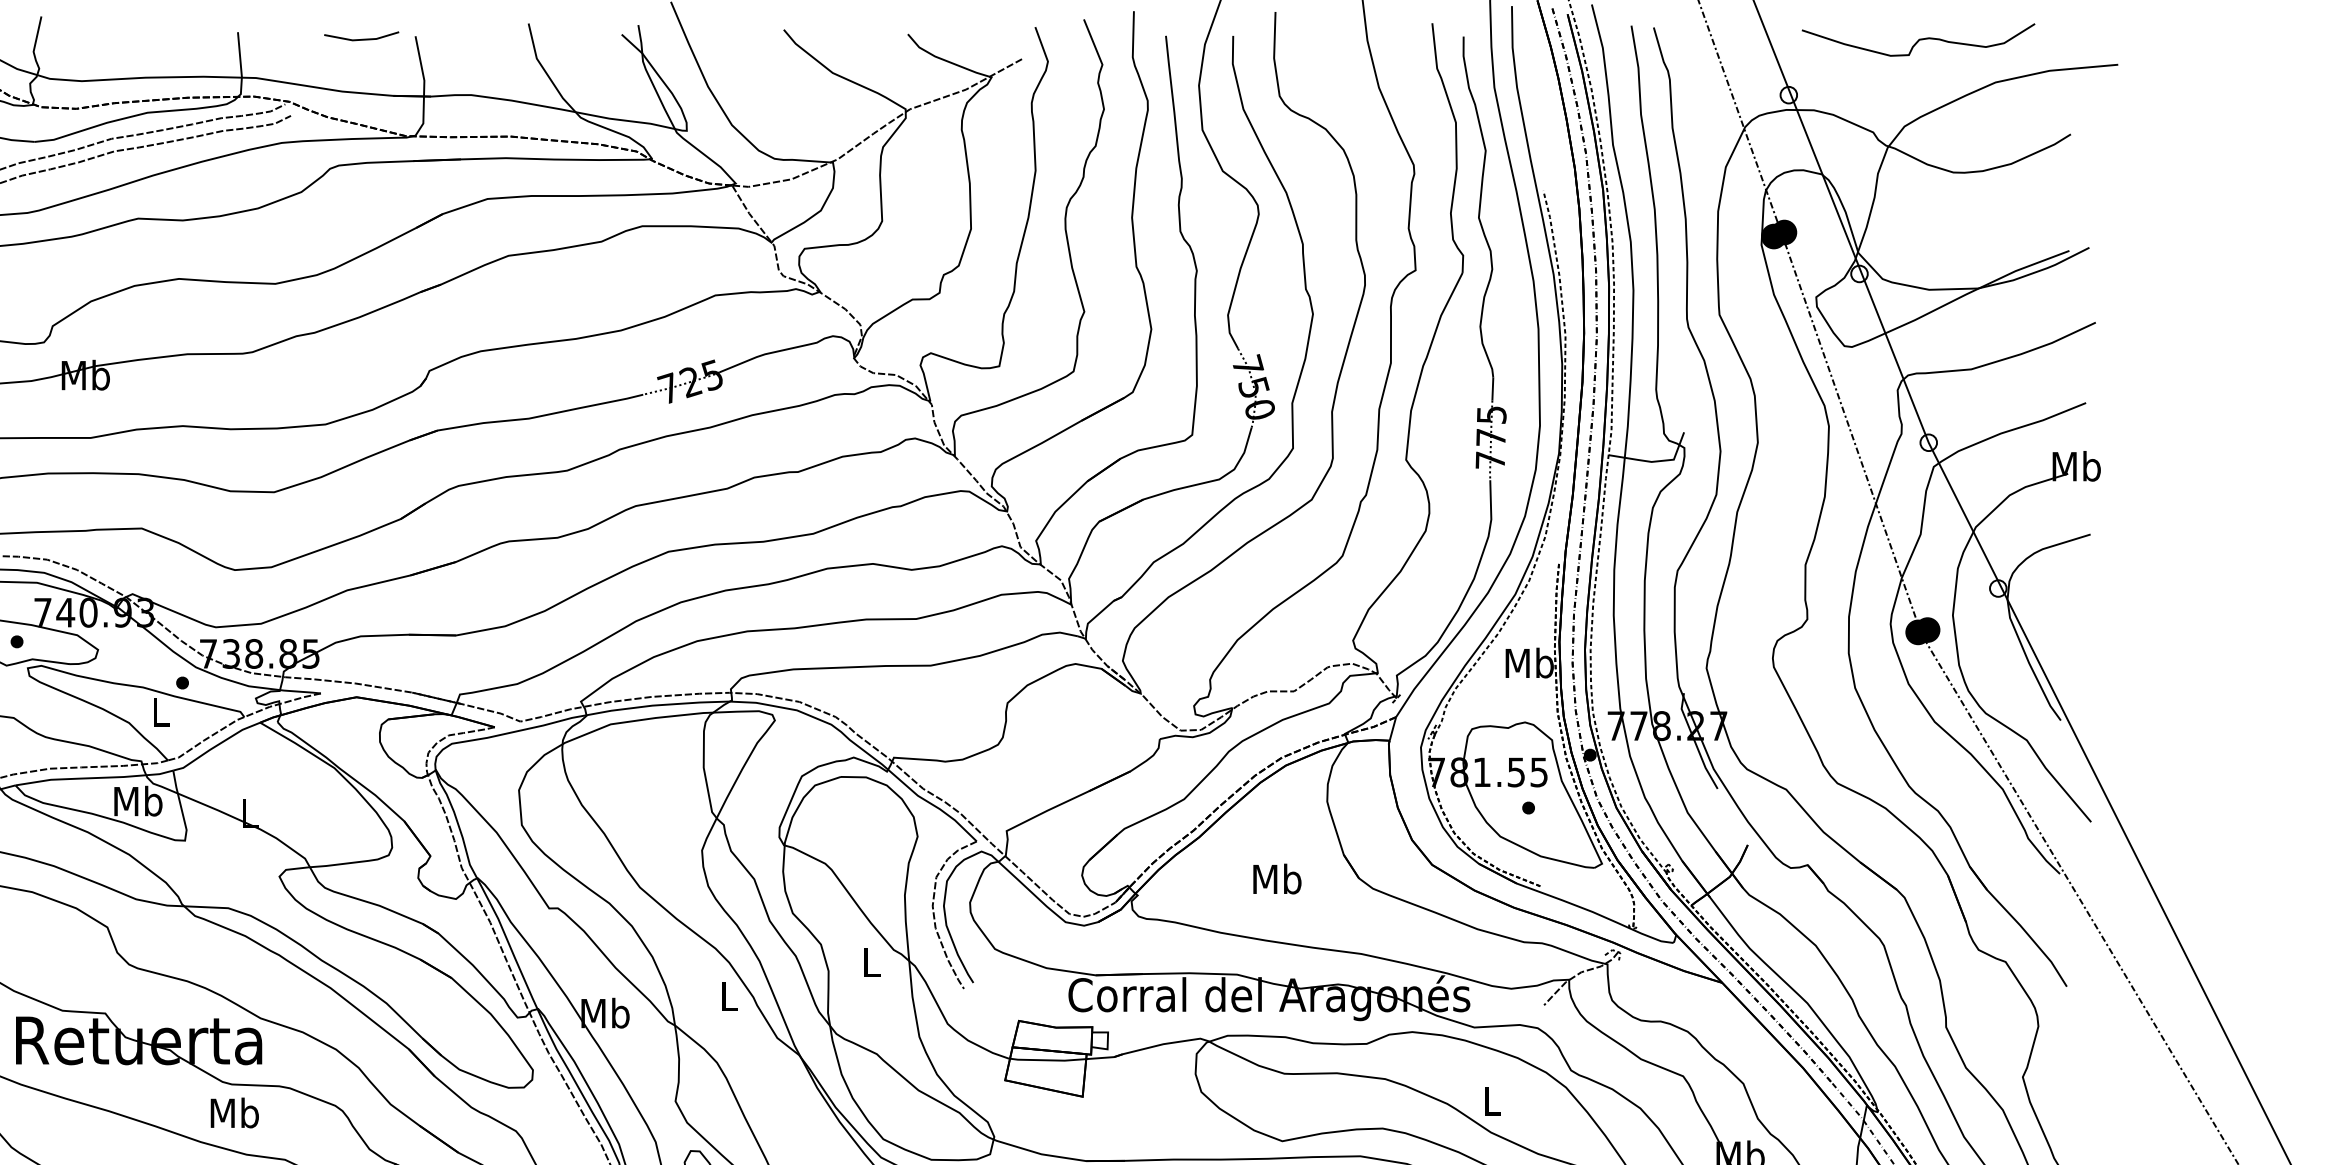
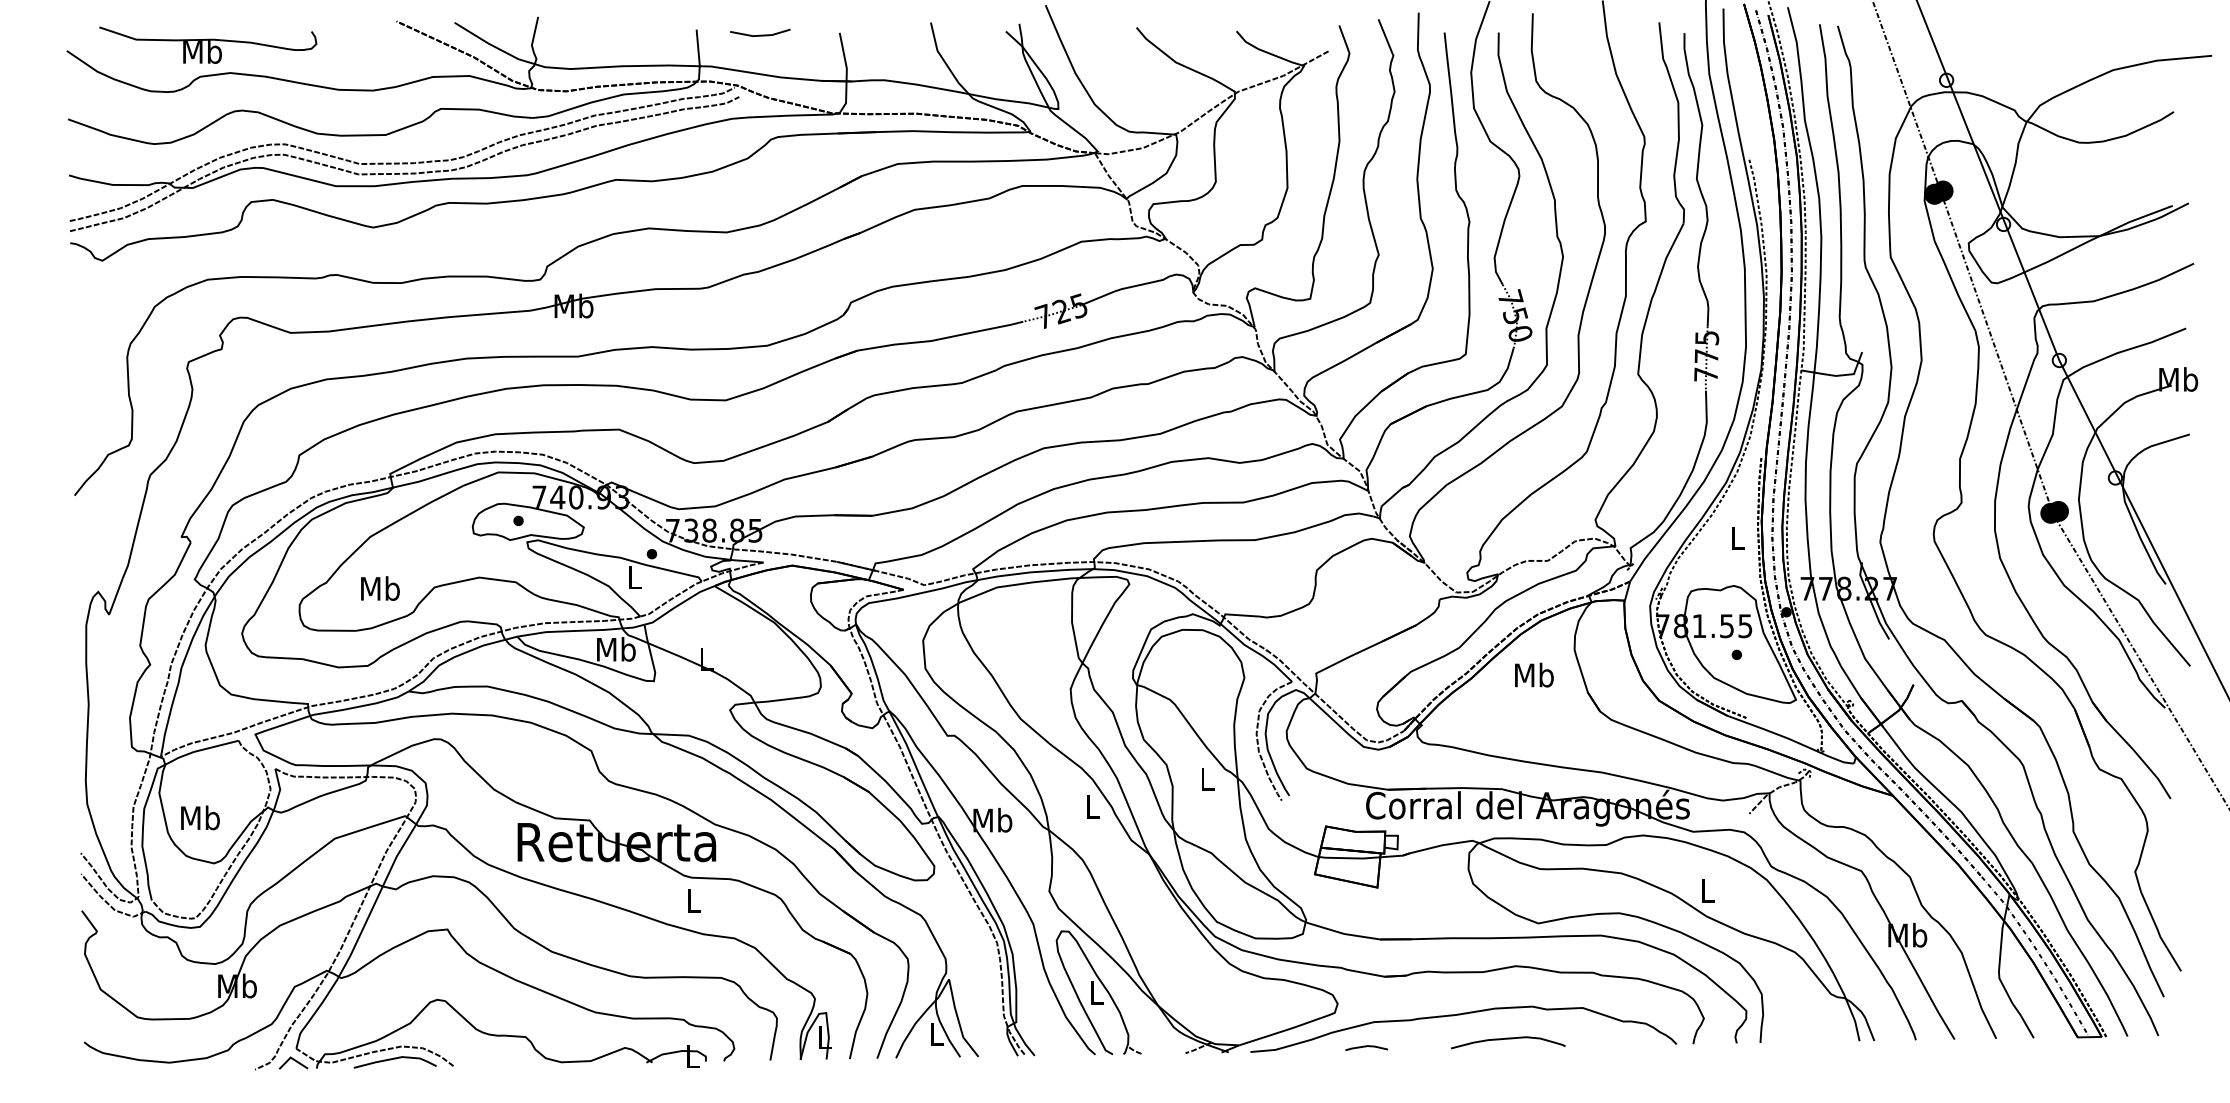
line: (361, 38) -> (760, 34), moved
curve: (1918, 39) -> (2051, 35), removed
text: (1529, 662) -> (1737, 537), Mb -> L
text: (1277, 878) -> (1534, 674), moved
text: (234, 1112) -> (693, 900), Mb -> L

